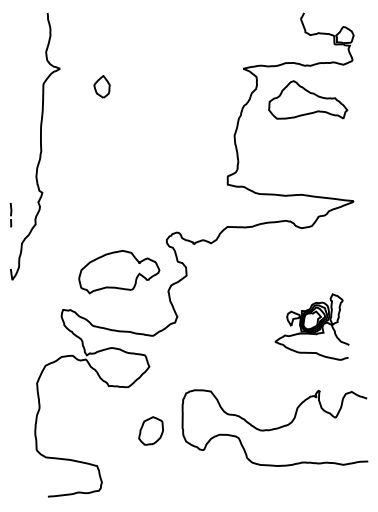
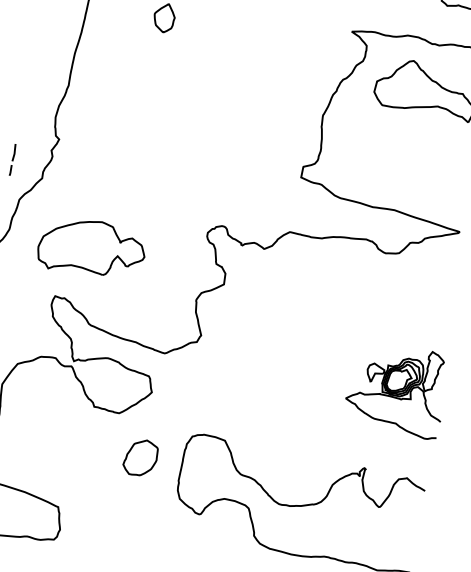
part: (119, 272) -> (92, 249), moved
part: (311, 326) -> (396, 388), moved
part: (150, 430) -> (140, 457), moved

